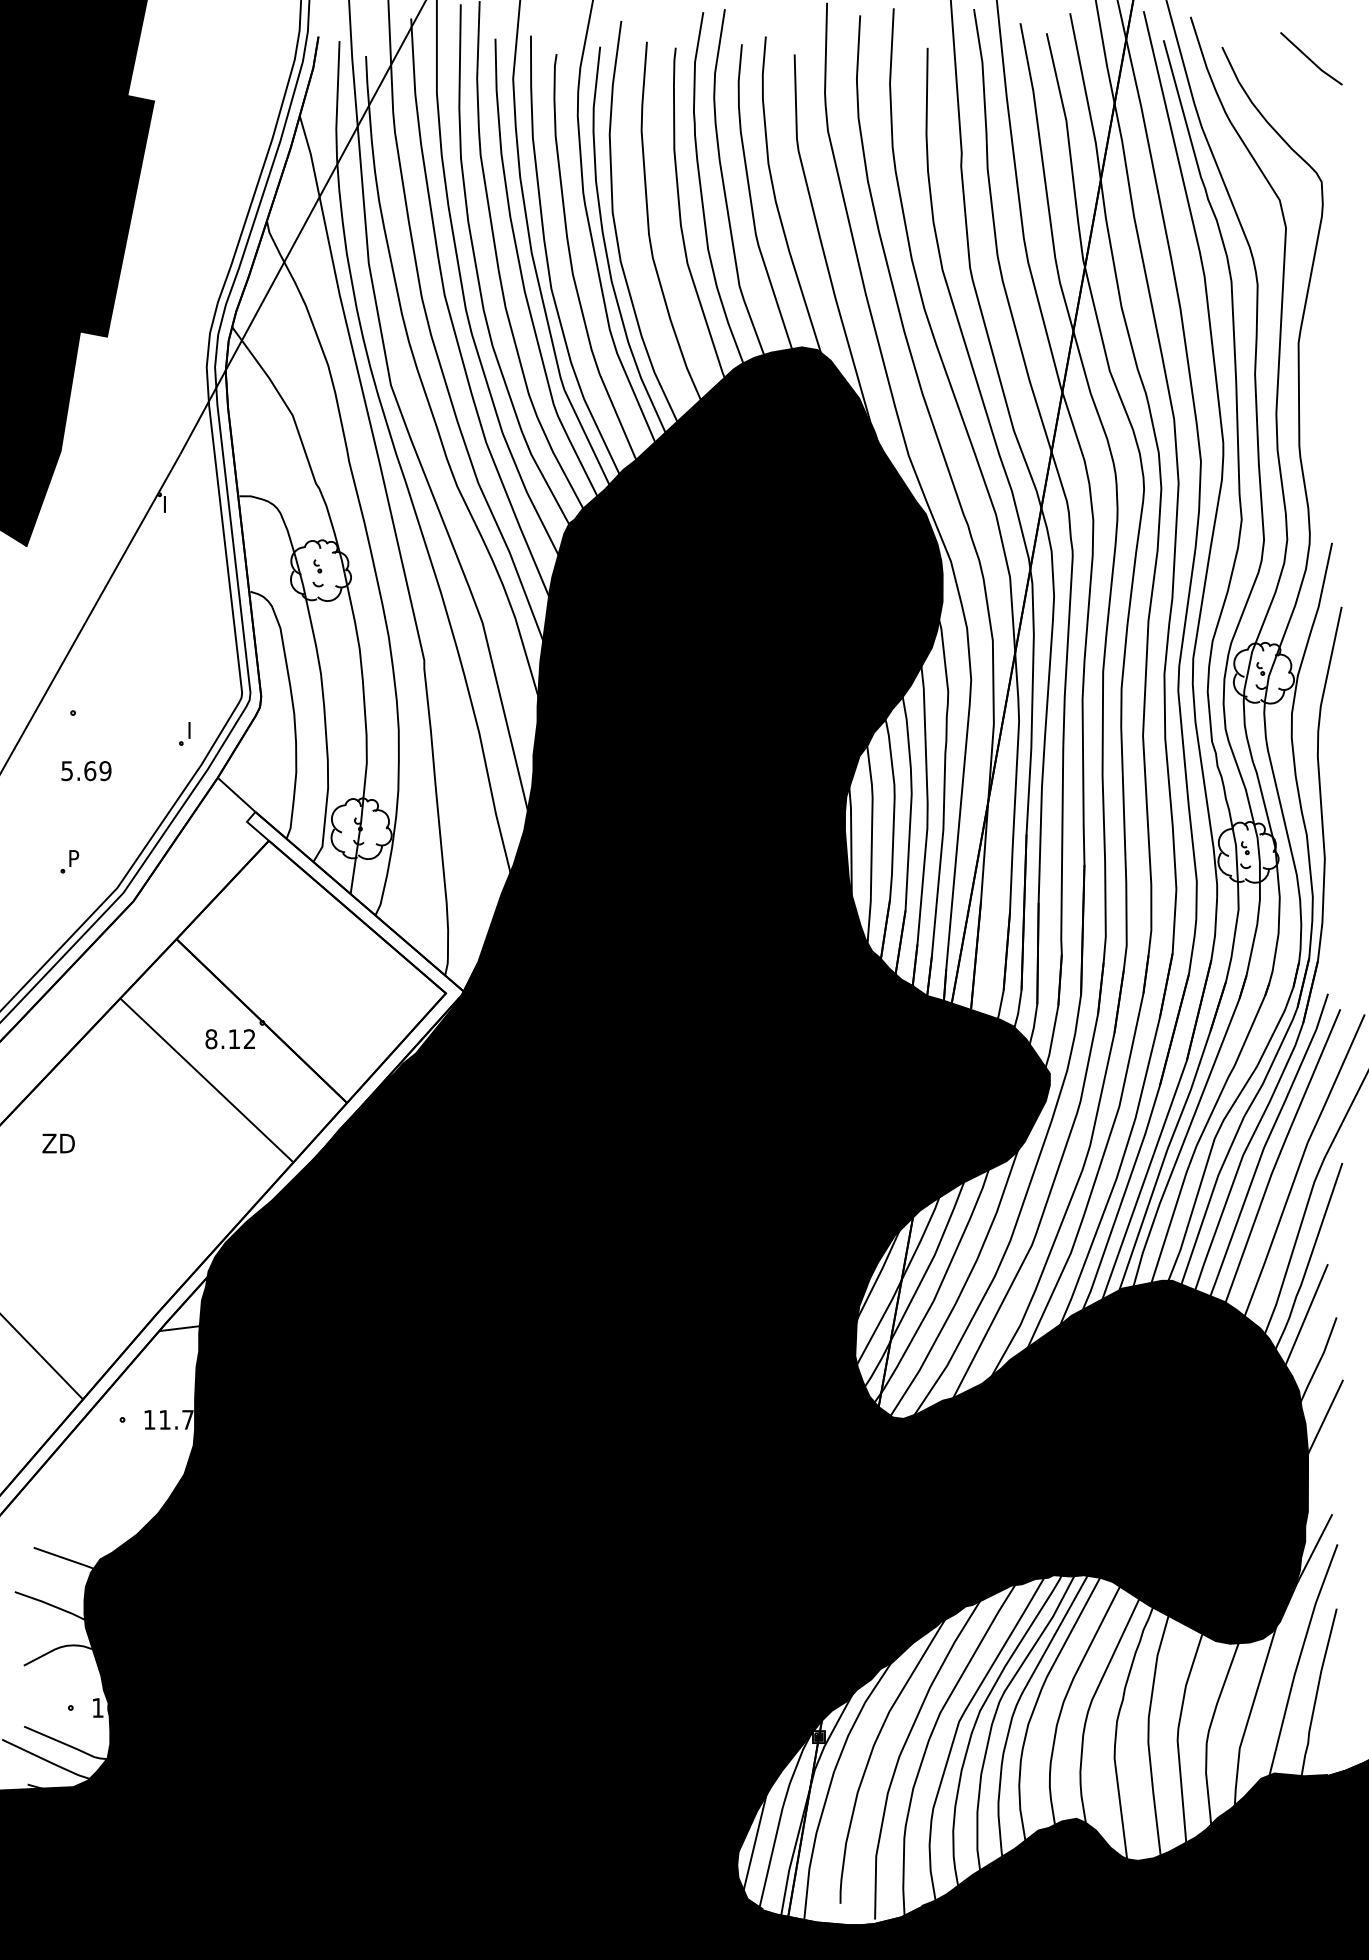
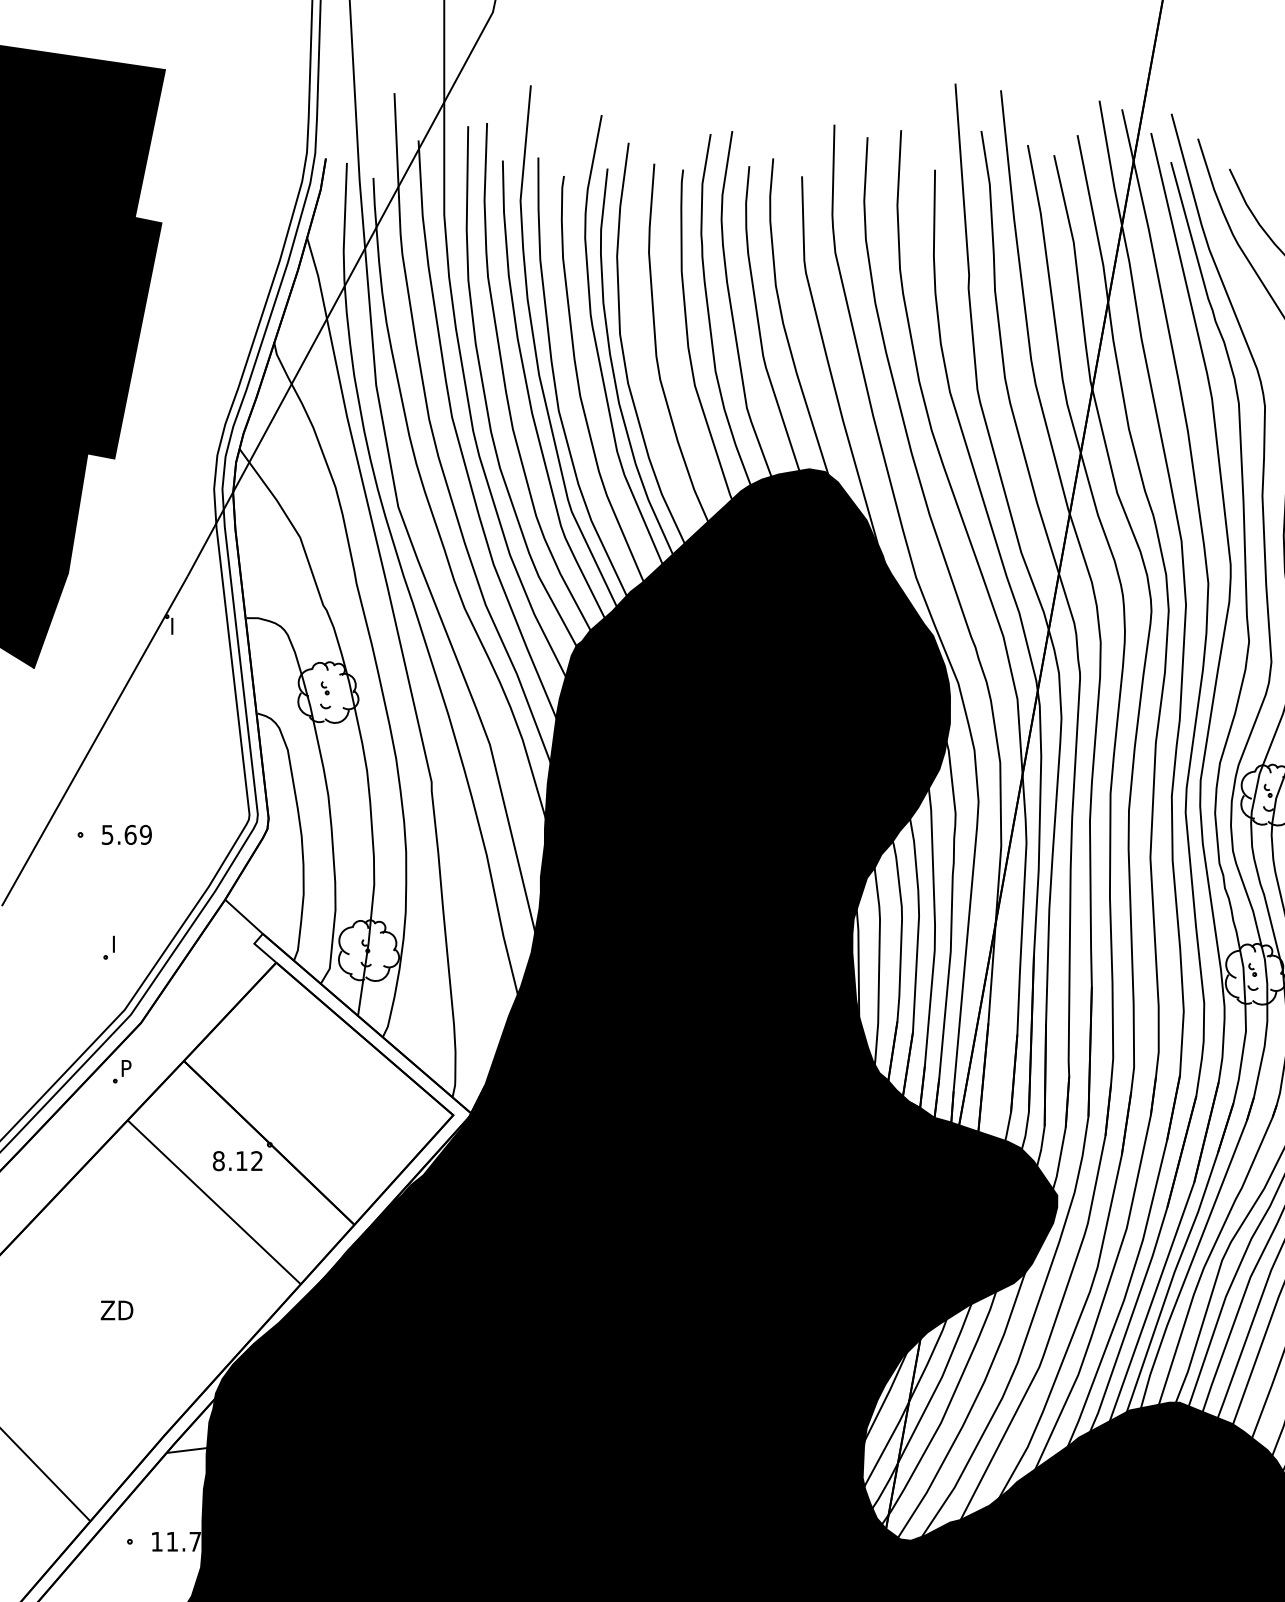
part: (184, 733) -> (108, 947), moved
text: (86, 771) -> (126, 835), moved
part: (69, 861) -> (121, 1071), moved
text: (58, 1143) -> (116, 1310), moved

